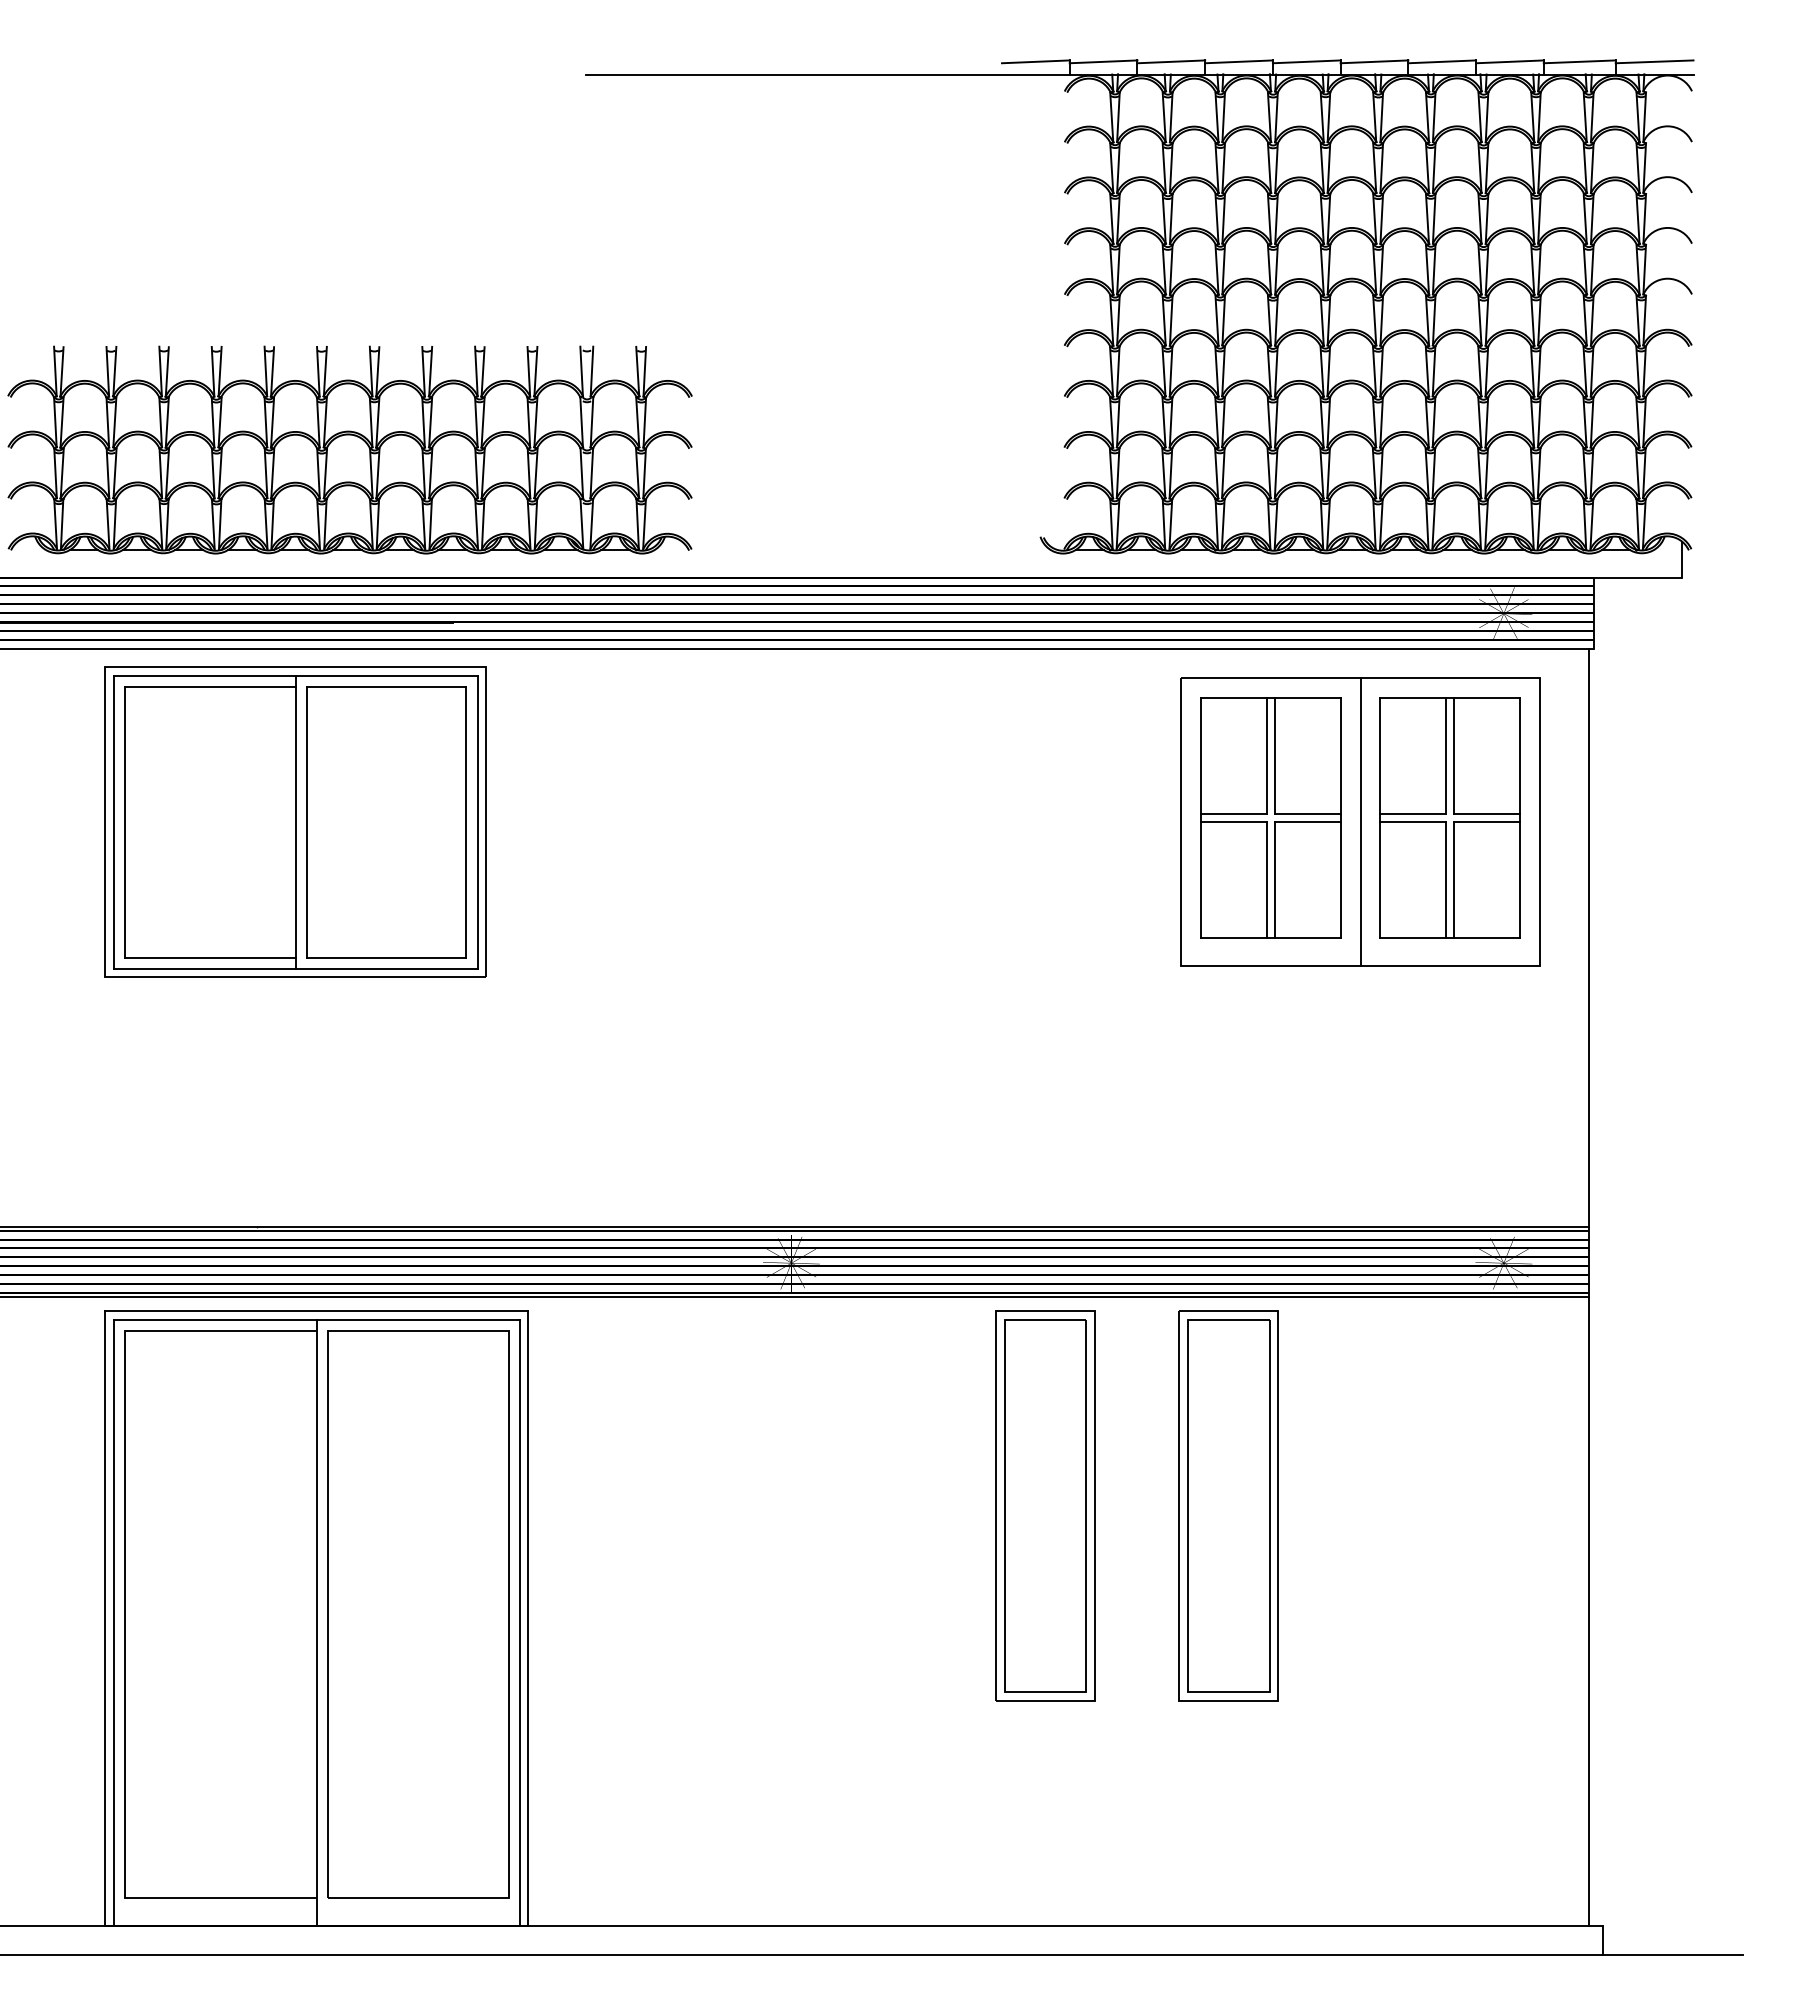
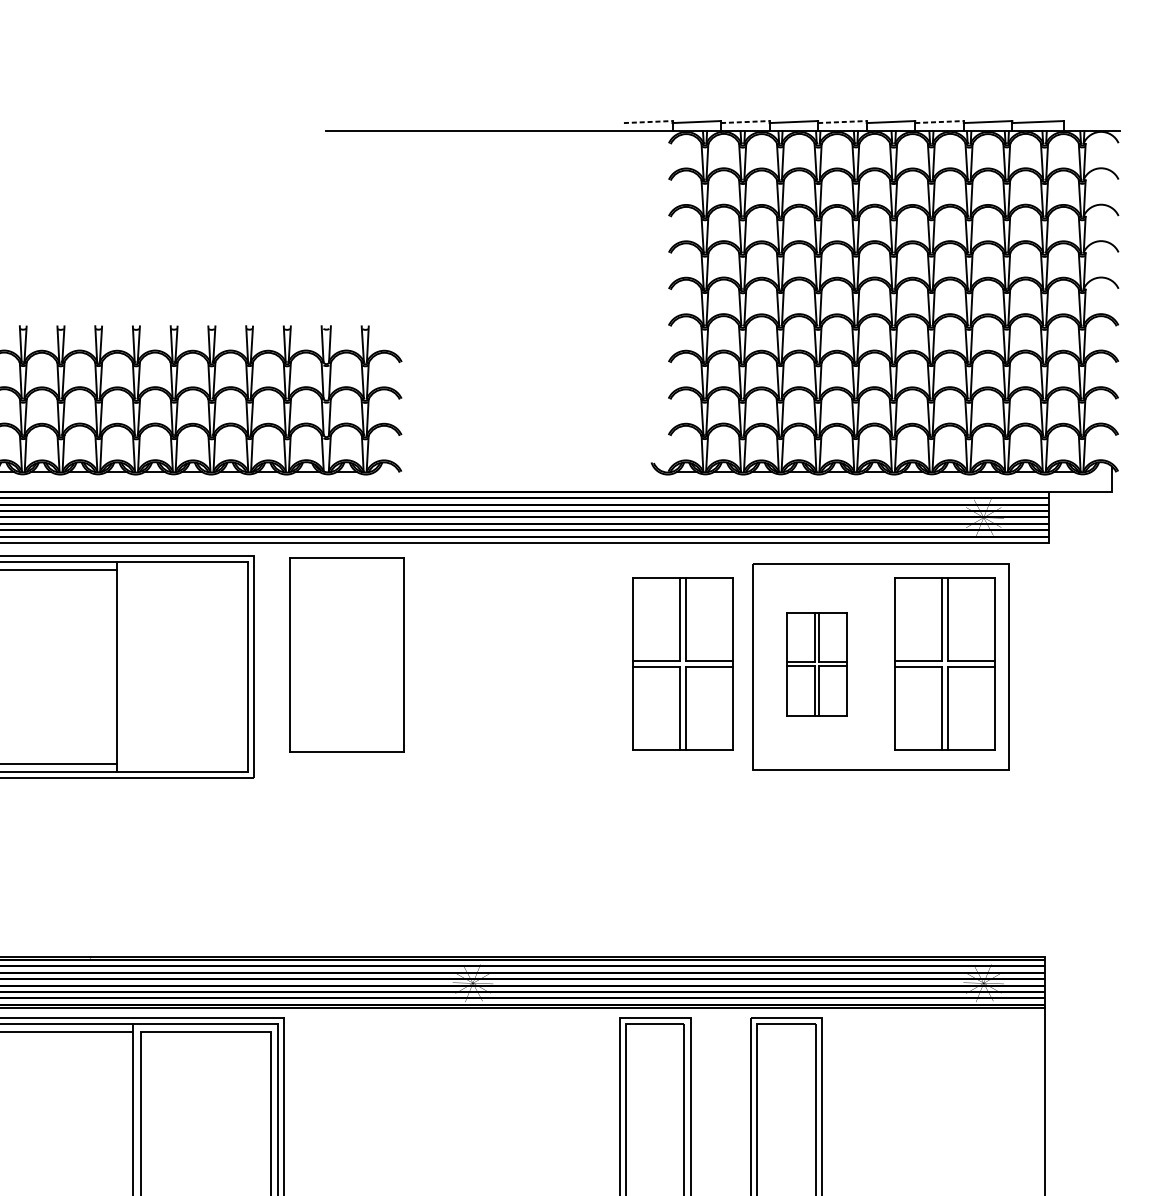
line: (1035, 61) -> (647, 121), solid -> dashed
line: (1171, 61) -> (745, 121), solid -> dashed
line: (1306, 61) -> (842, 121), solid -> dashed
line: (1442, 61) -> (939, 121), solid -> dashed
line: (1654, 61) -> (1091, 121), removed
part: (1083, 817) -> (682, 663), added
part: (1270, 817) -> (816, 663), size x0.6
part: (386, 822) -> (346, 655), moved
line: (1360, 822) -> (880, 667), removed
line: (1589, 937) -> (1045, 749), removed

